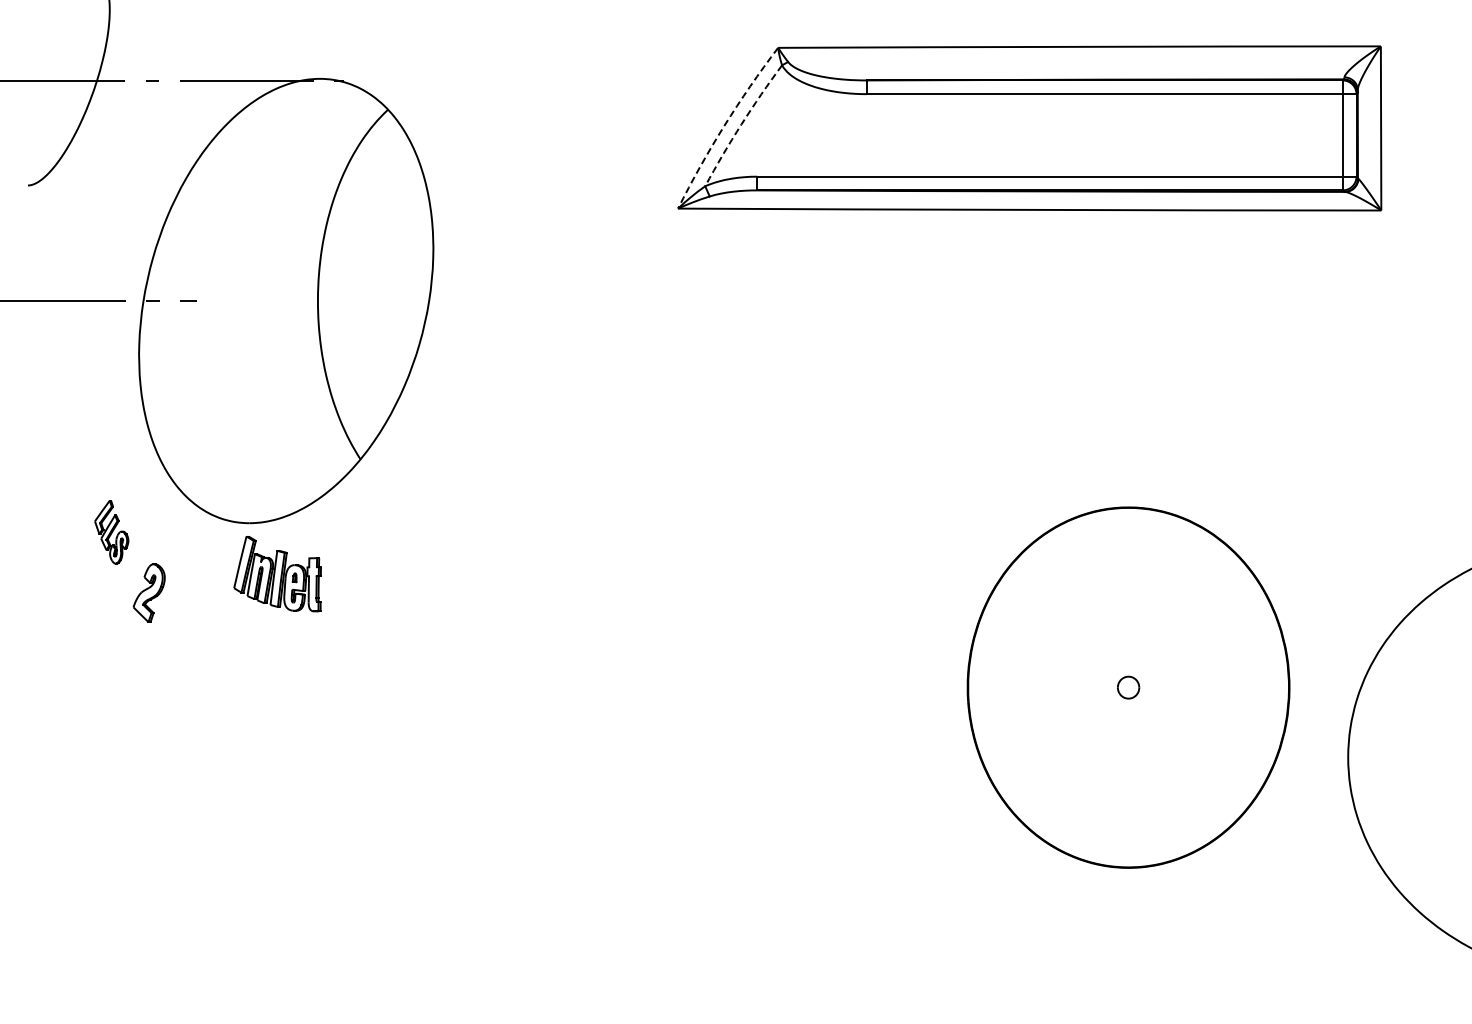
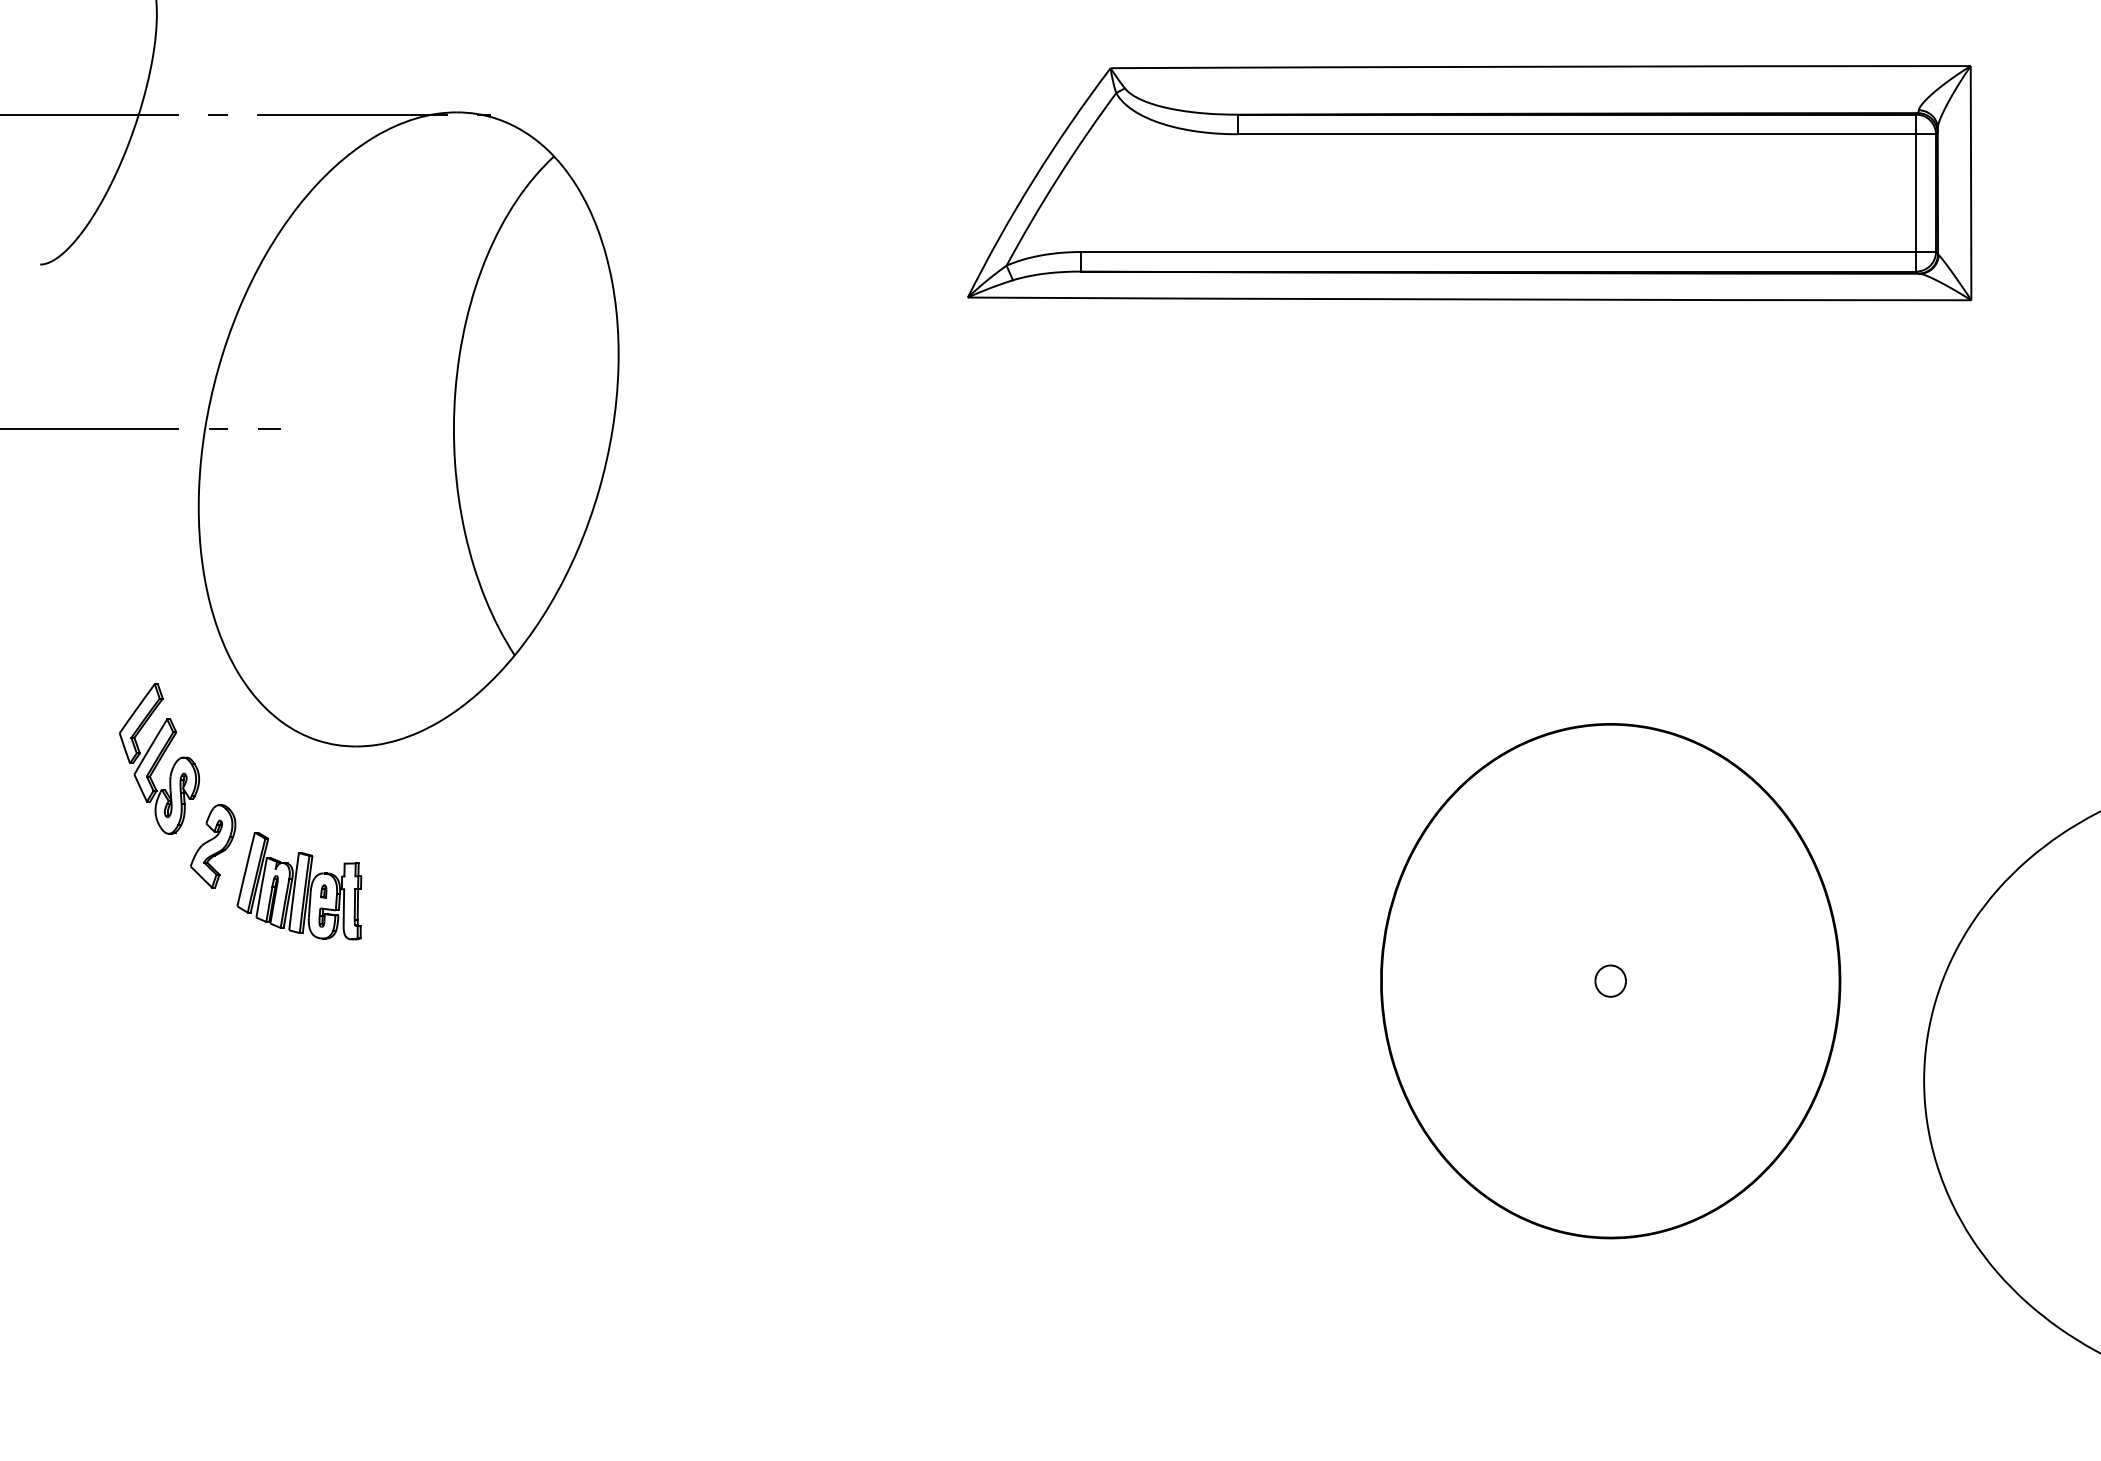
arc: (741, 124) -> (1058, 177), dashed -> solid
arc: (724, 125) -> (1034, 178), dashed -> solid
part: (111, 532) -> (159, 759), size x1.67
part: (277, 573) -> (299, 885), moved

